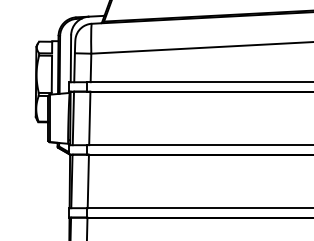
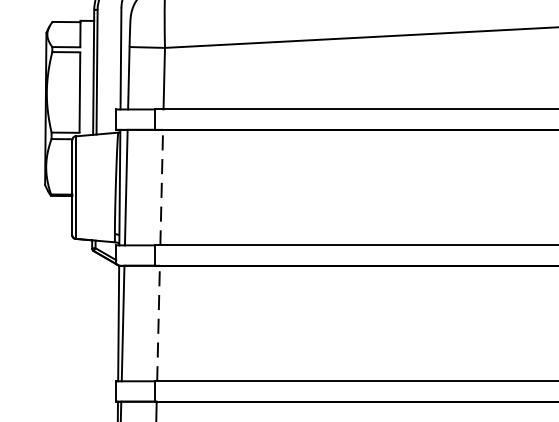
line: (89, 118) -> (161, 187), solid -> dashed
line: (88, 181) -> (158, 323), solid -> dashed

